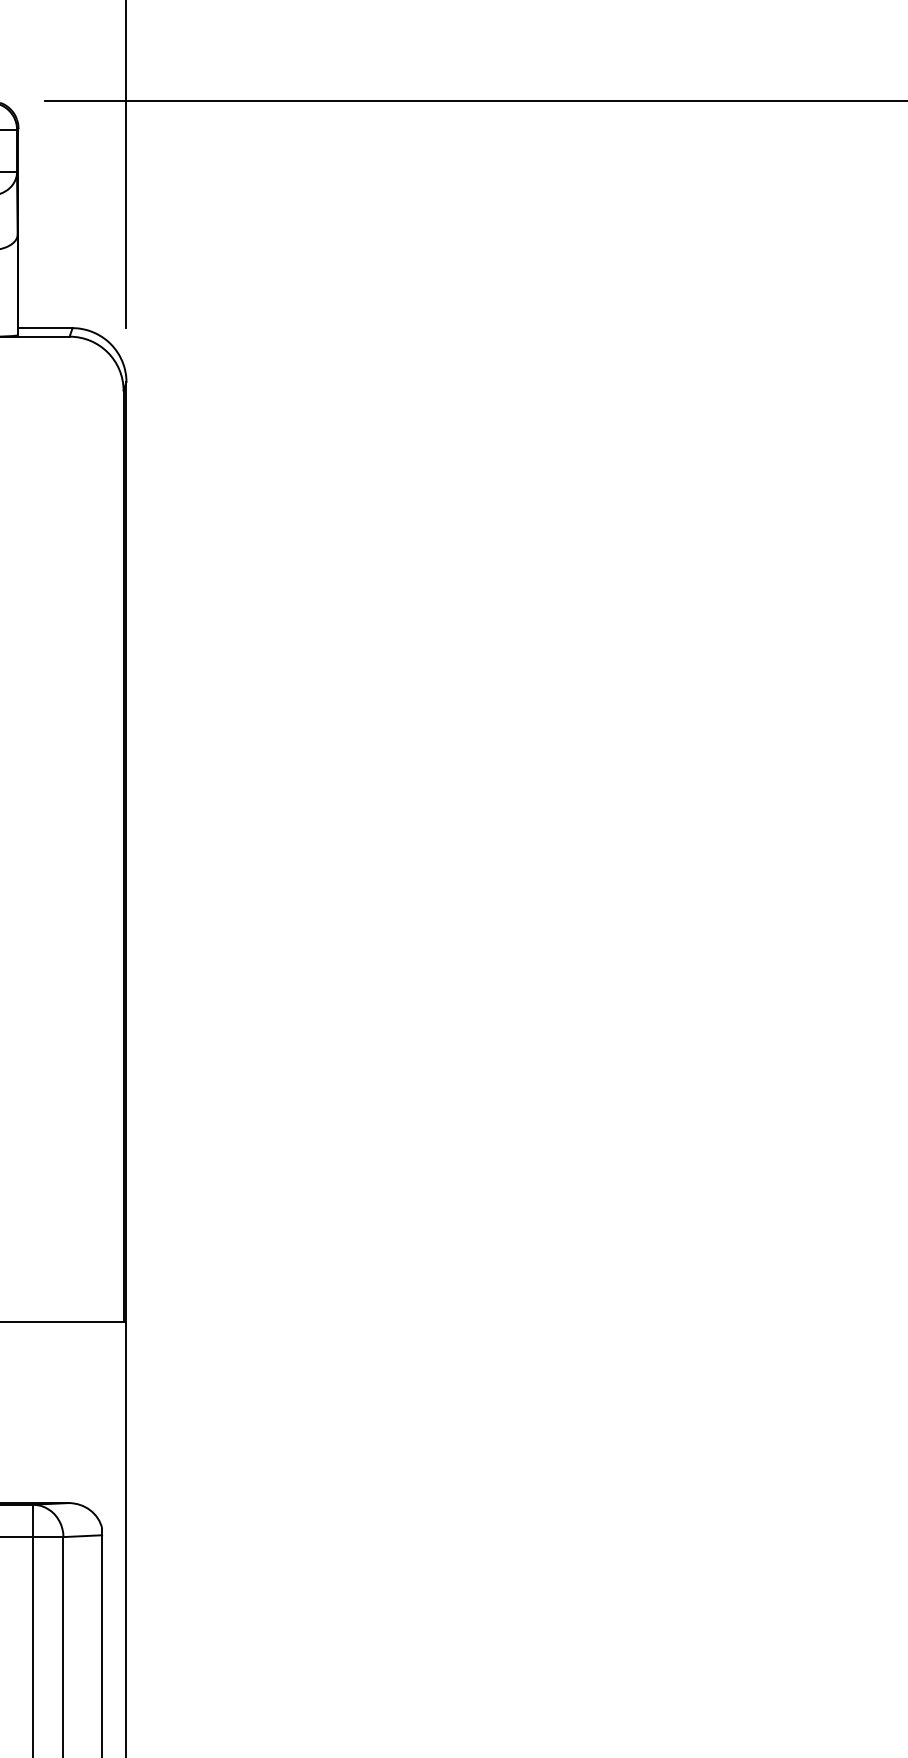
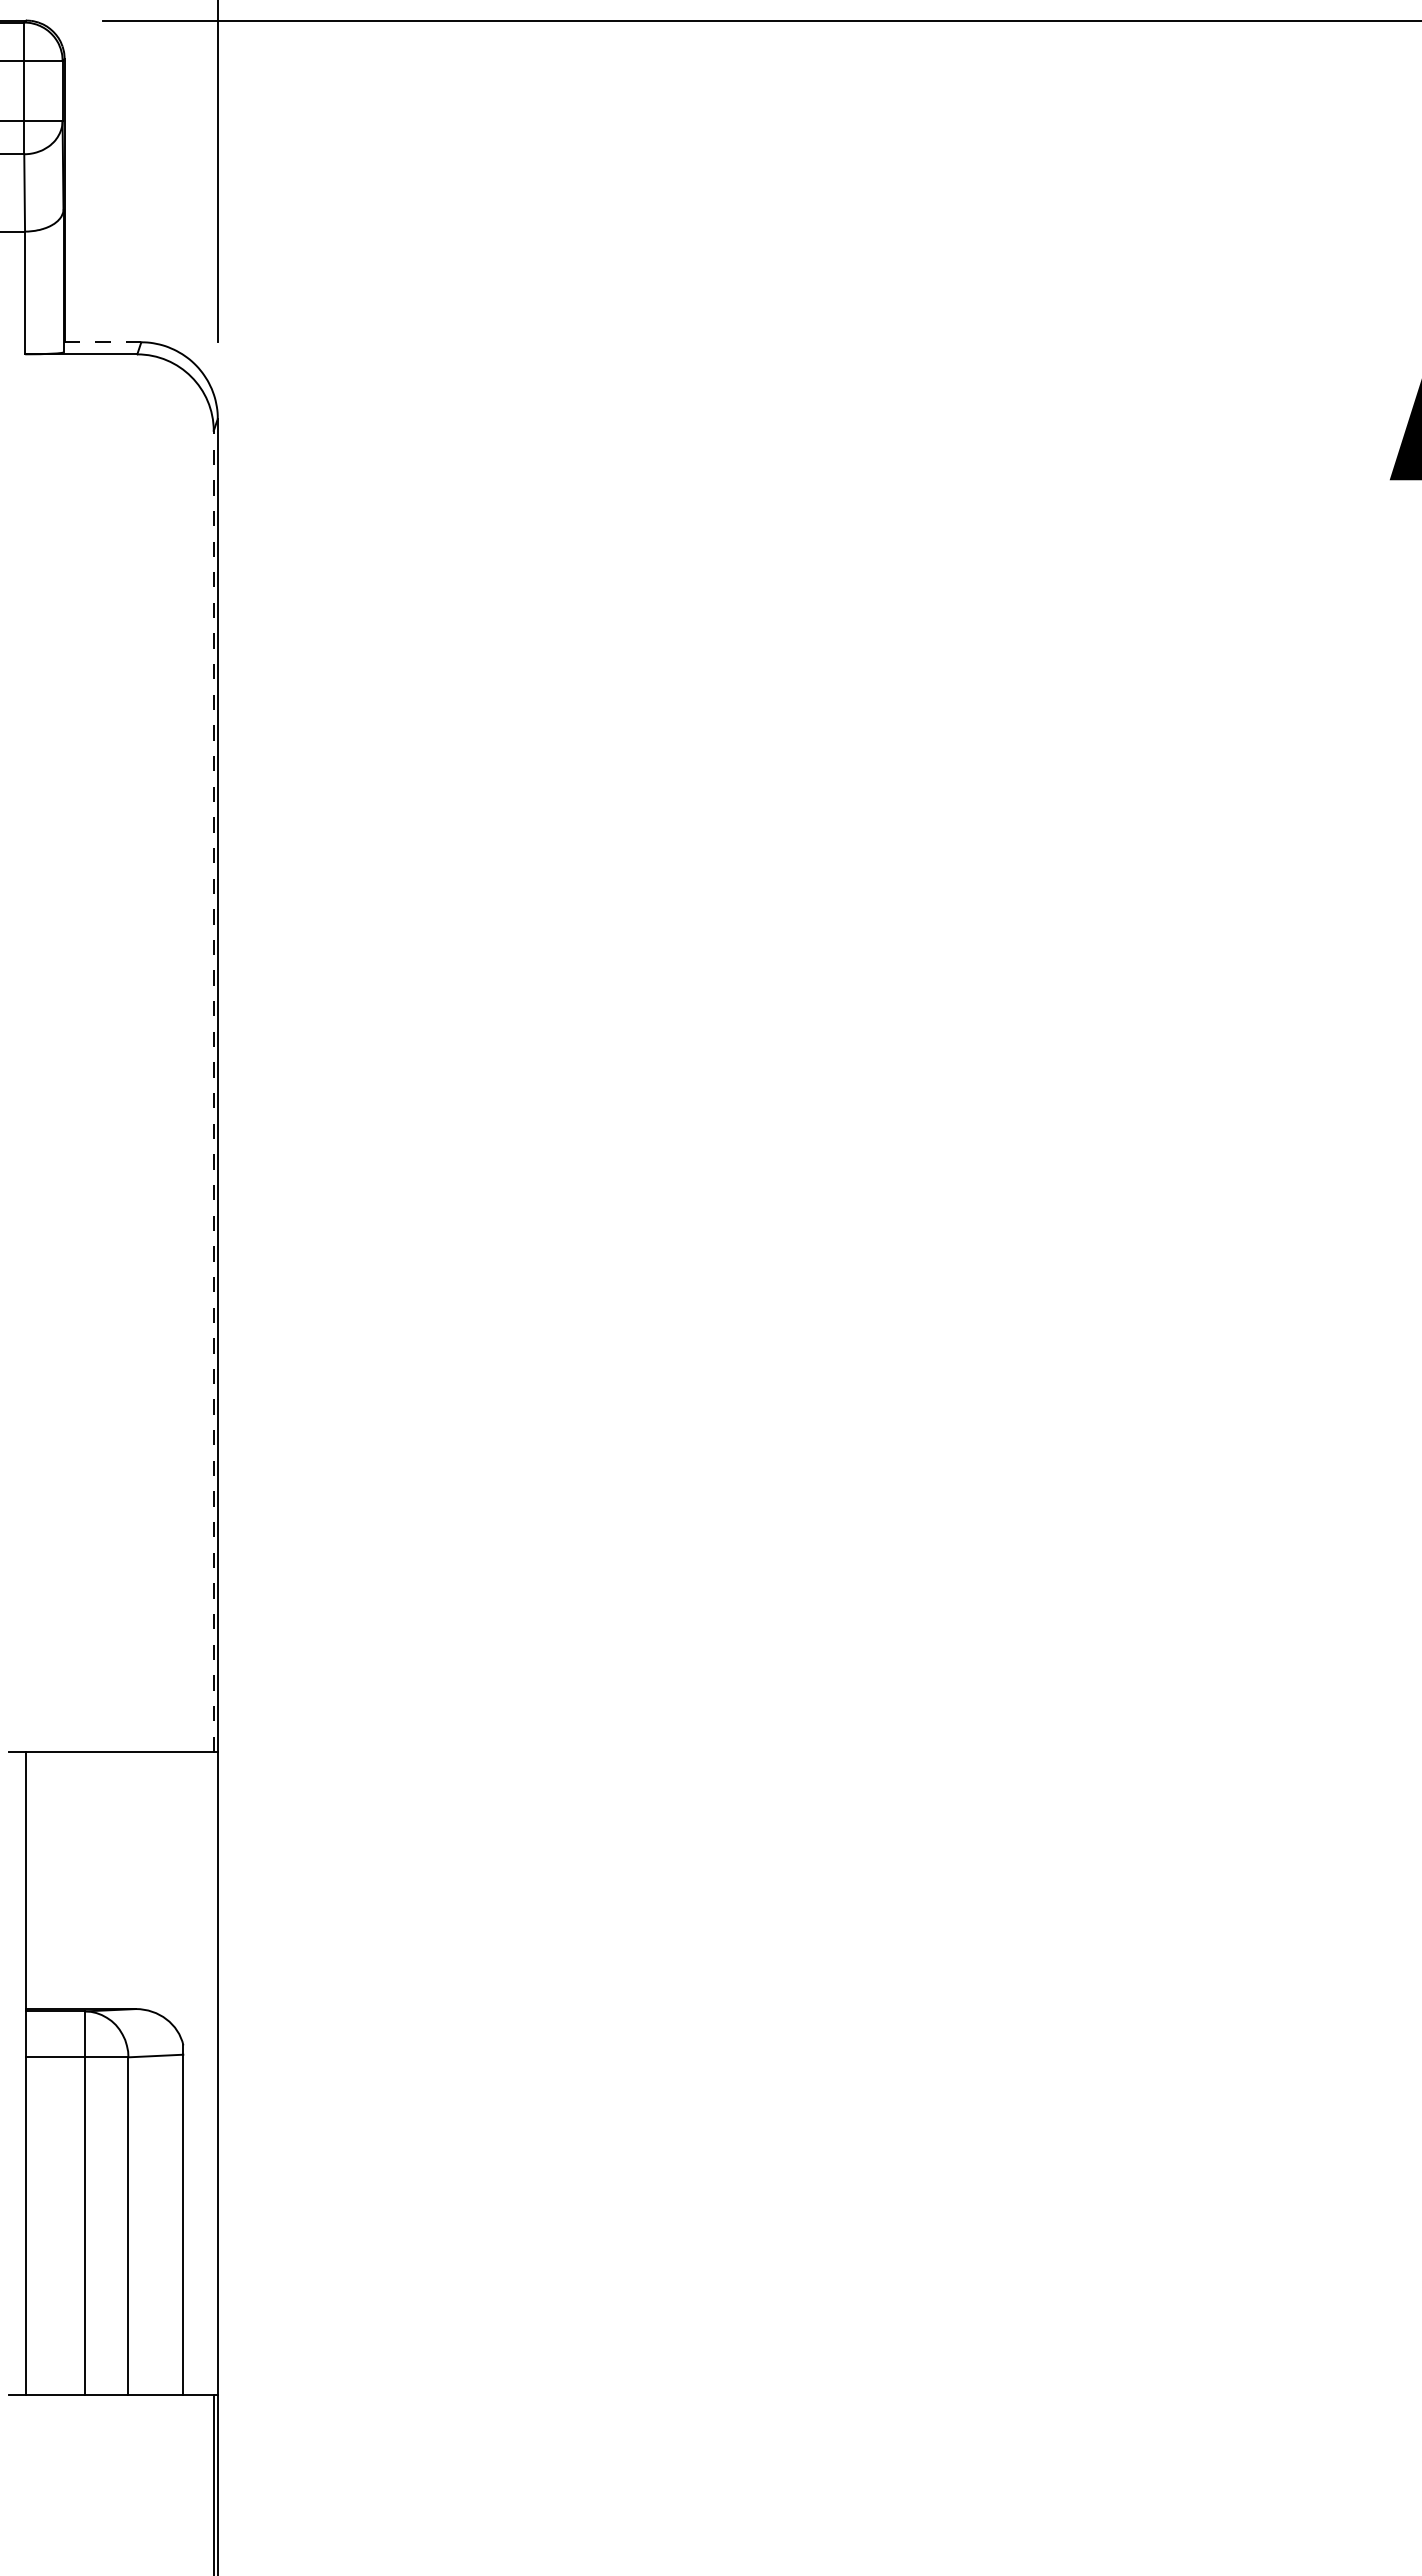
line: (45, 328) -> (103, 342), solid -> dashed
line: (123, 855) -> (213, 1090), solid -> dashed

